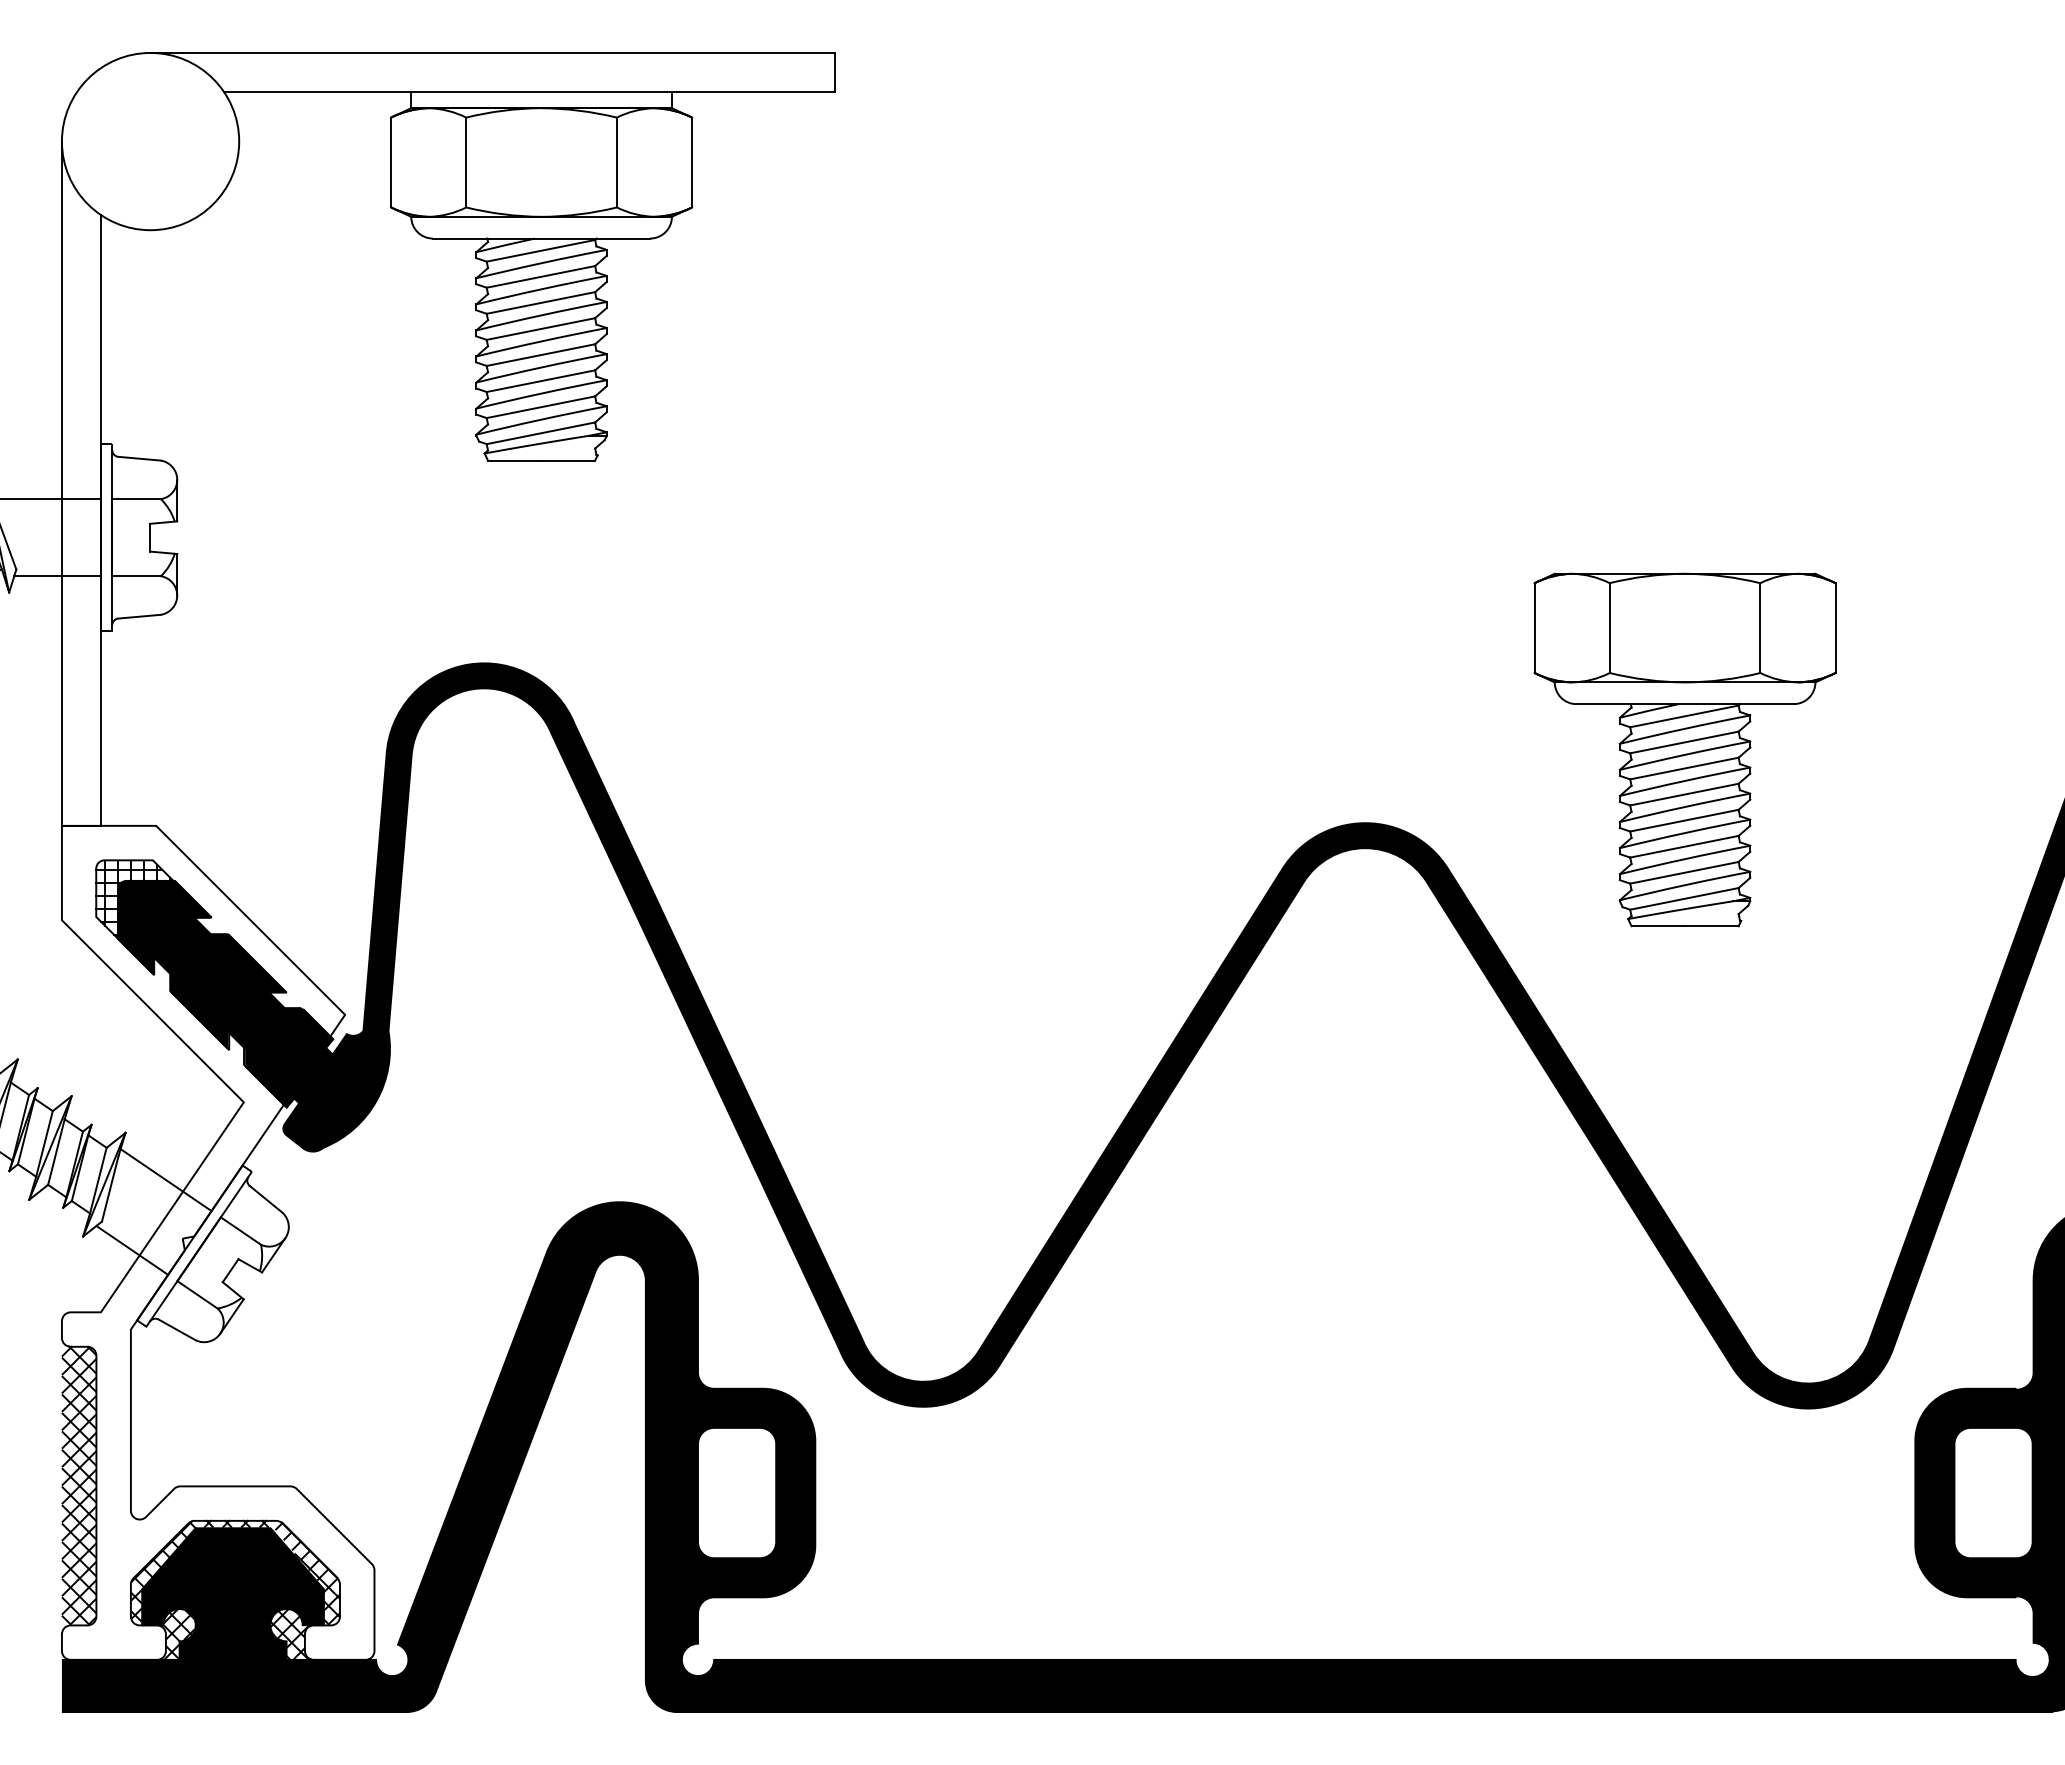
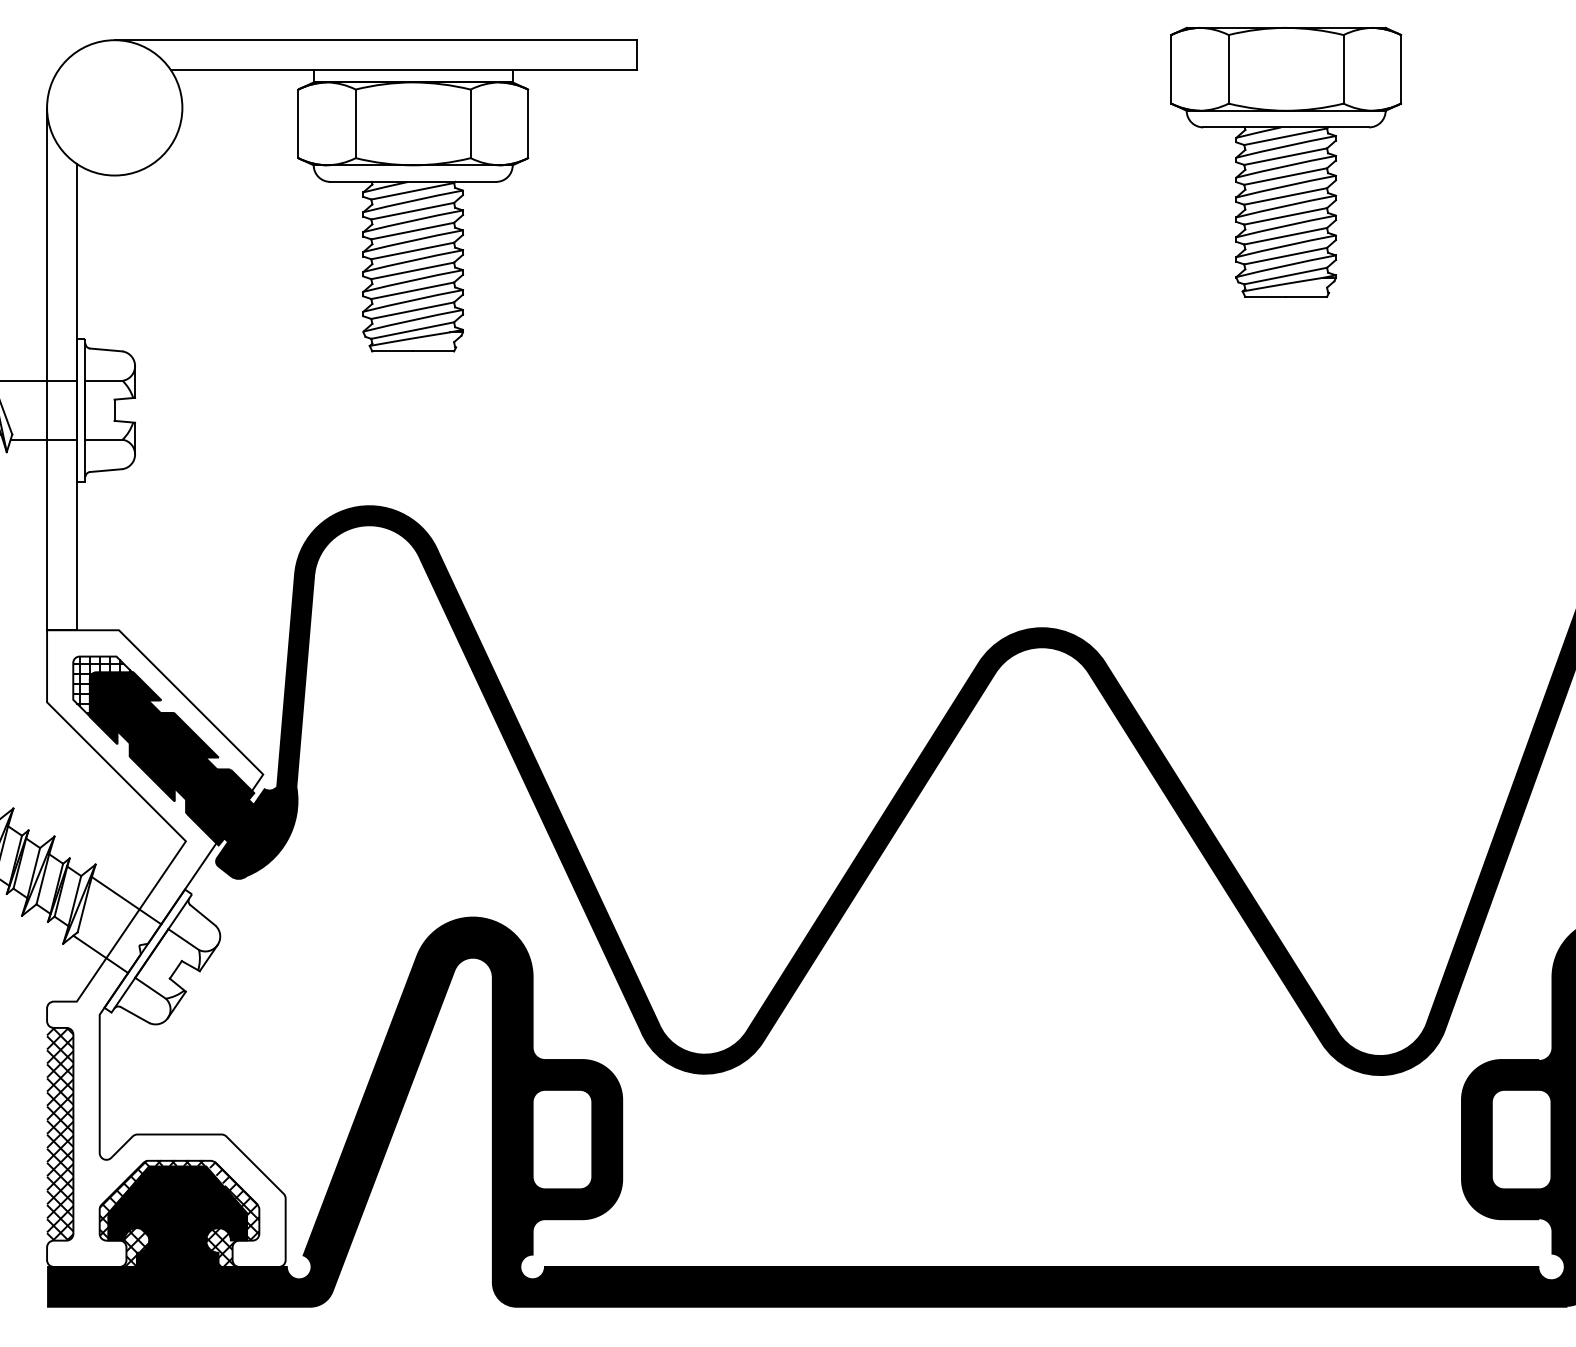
part: (1684, 749) -> (1285, 162), moved

